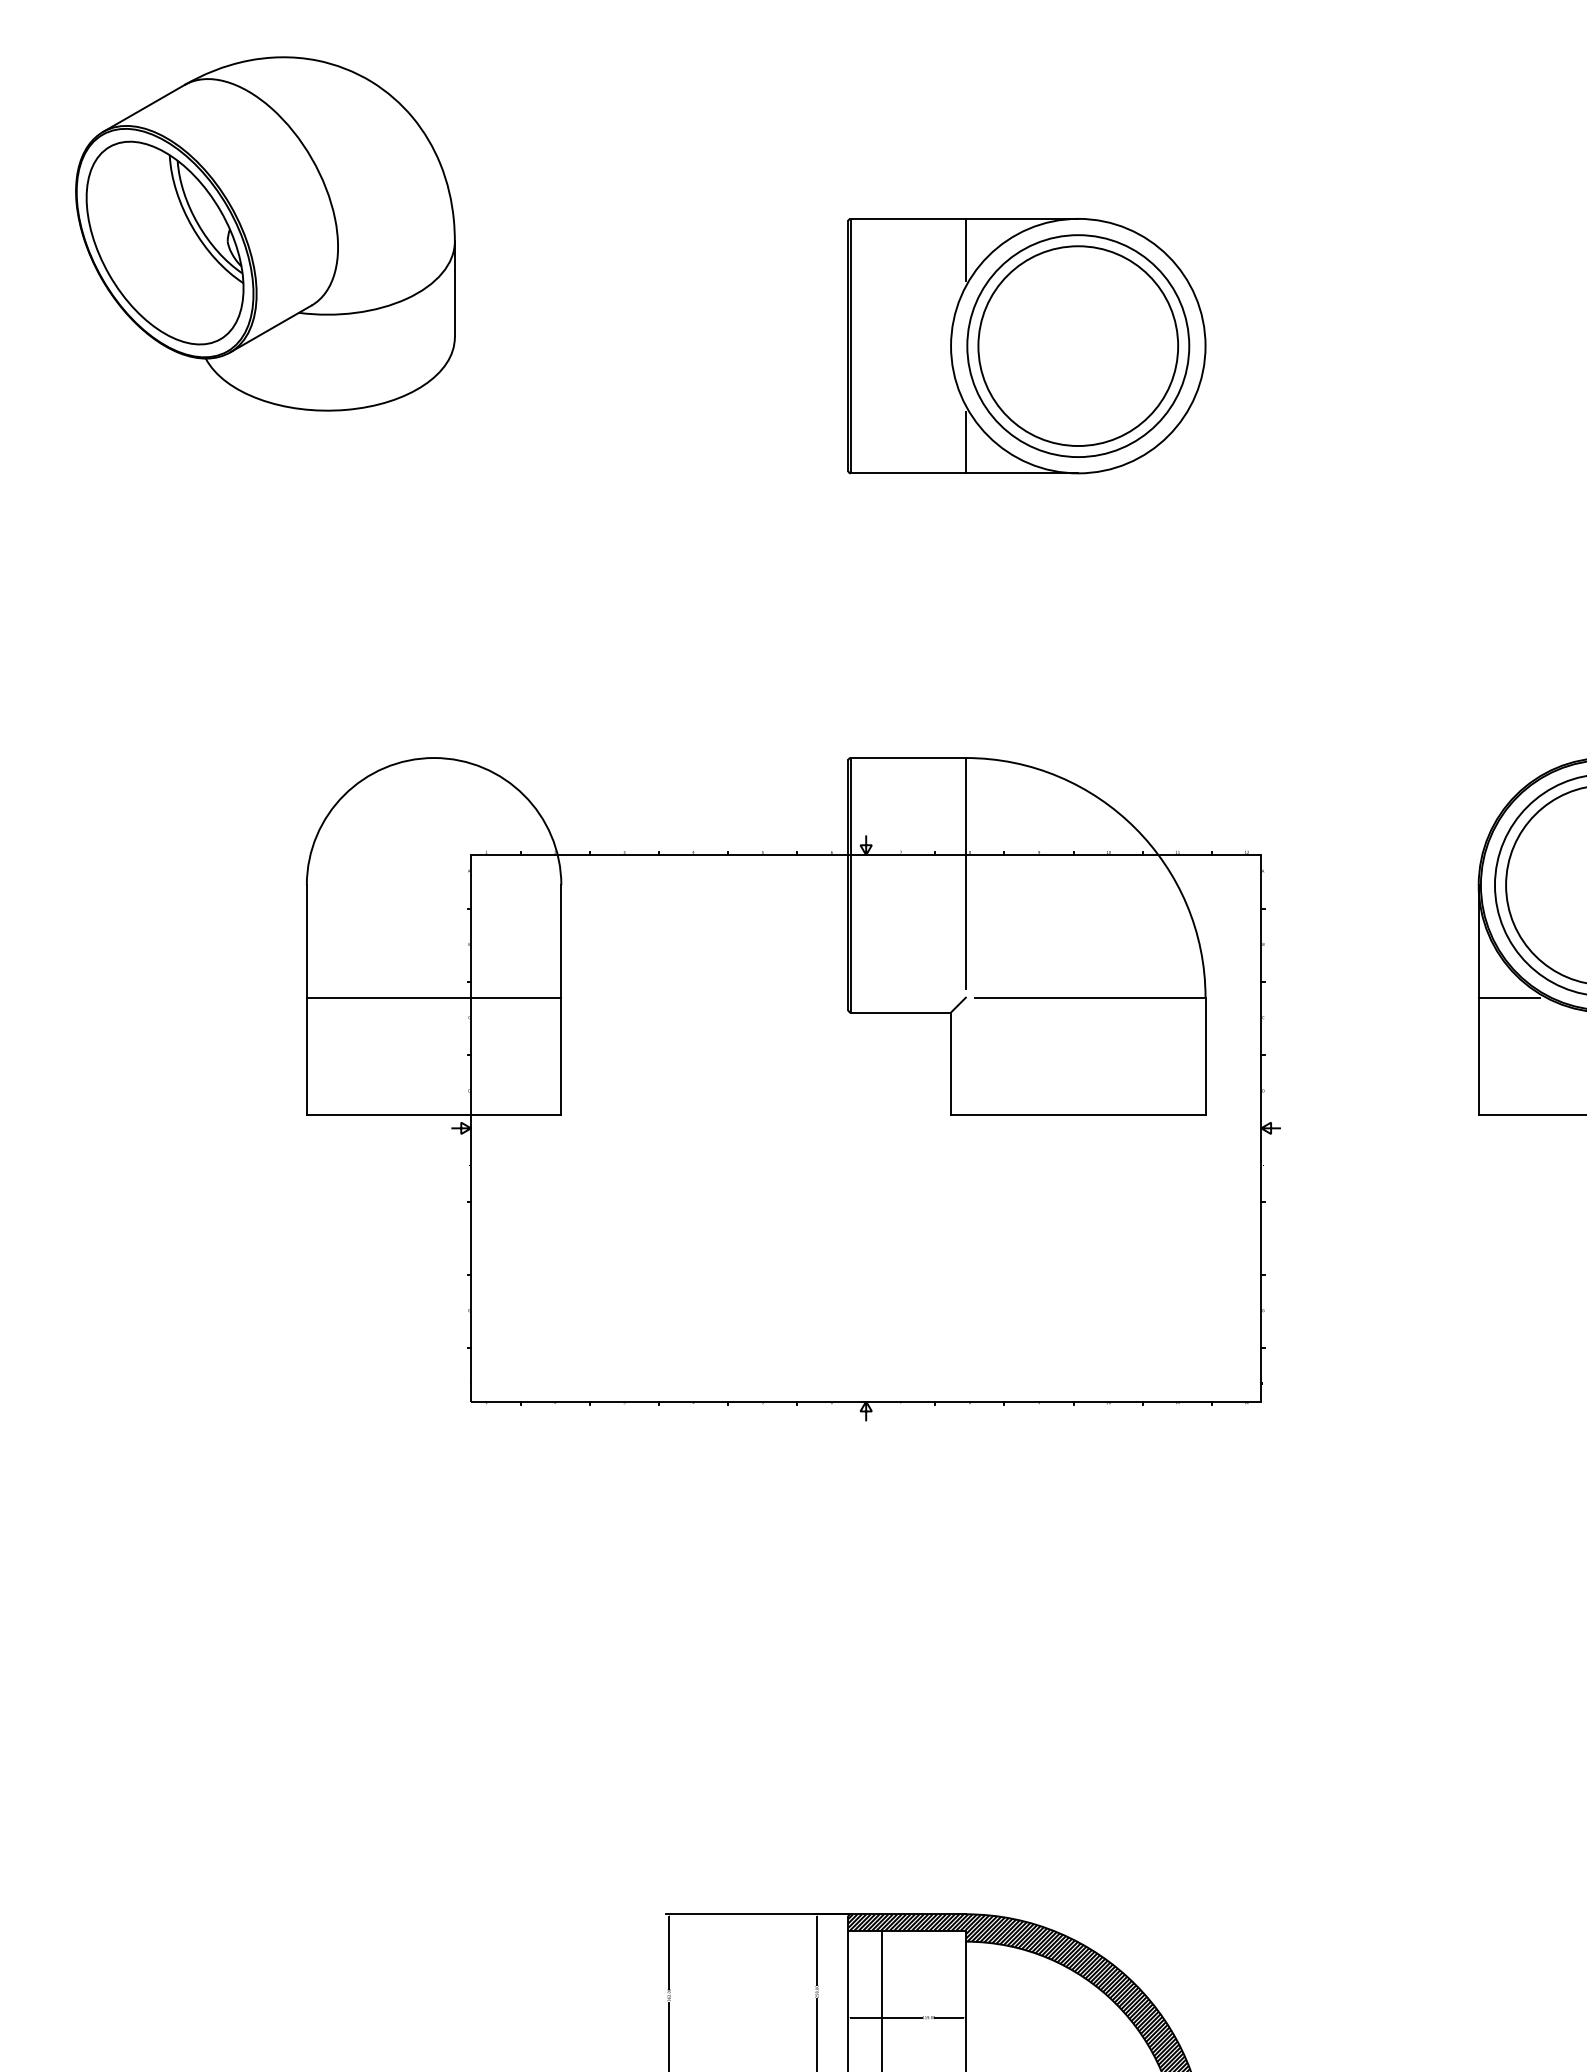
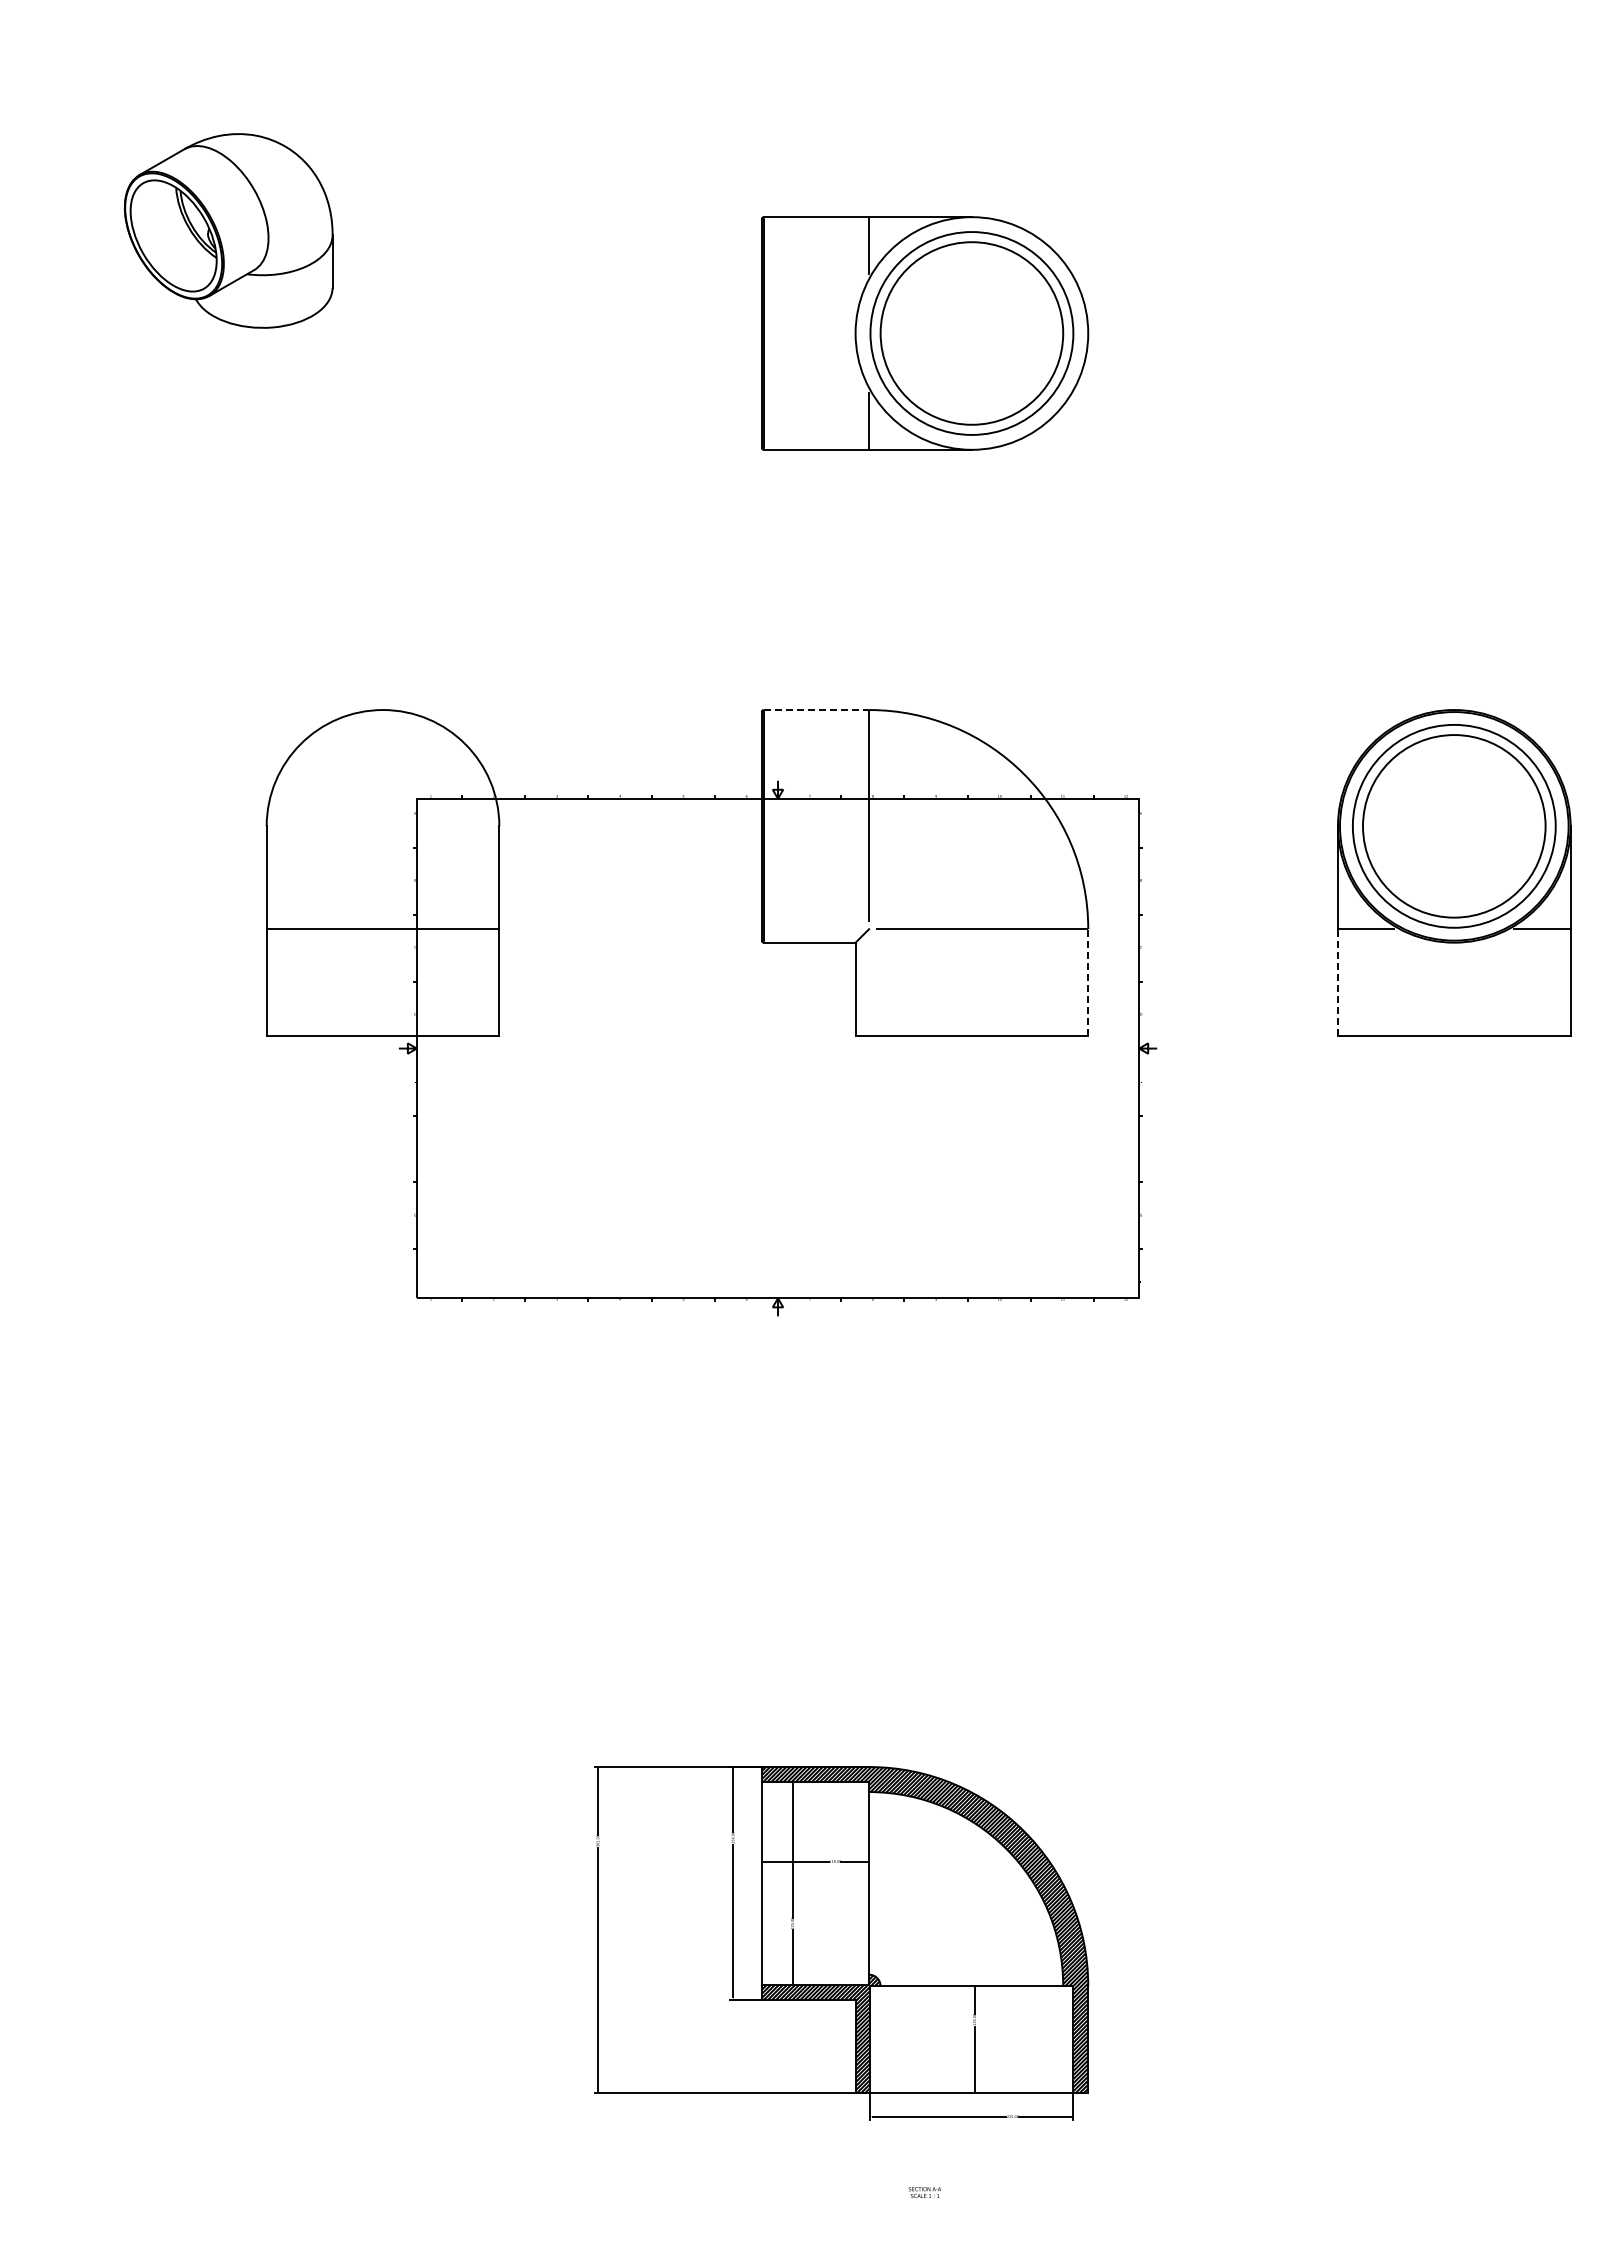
part: (265, 233) -> (228, 230), size x0.6
line: (908, 758) -> (816, 710), solid -> dashed
line: (1205, 1056) -> (1088, 982), solid -> dashed
line: (1478, 1056) -> (1337, 982), solid -> dashed

